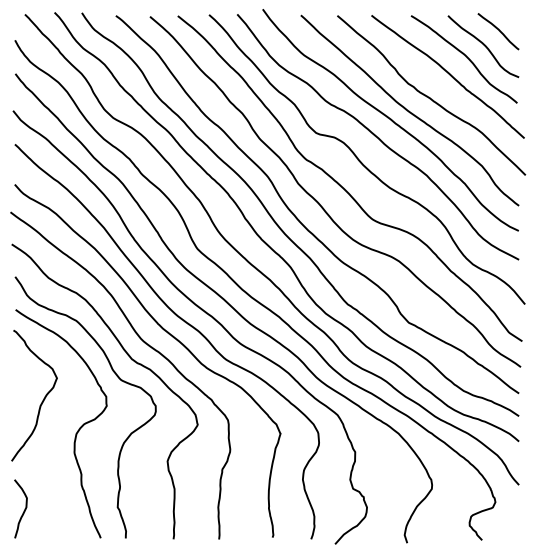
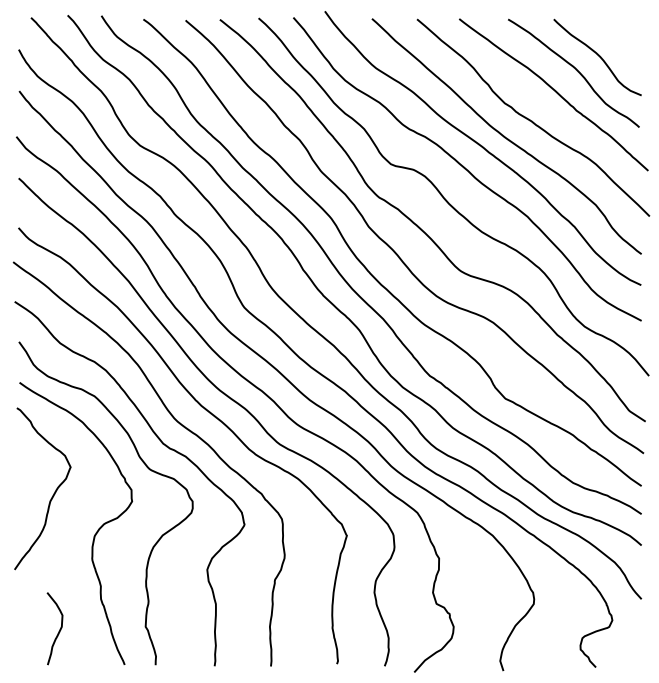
curve: (498, 30) -> (616, 37), removed
curve: (23, 511) -> (58, 631), moved

